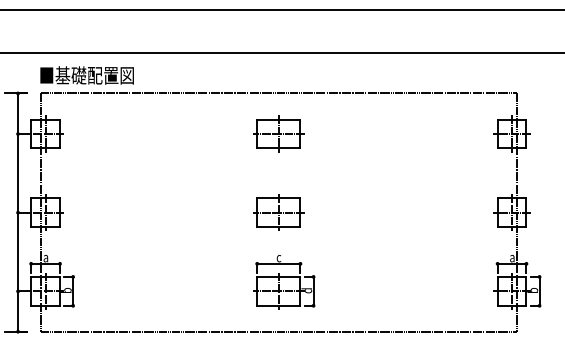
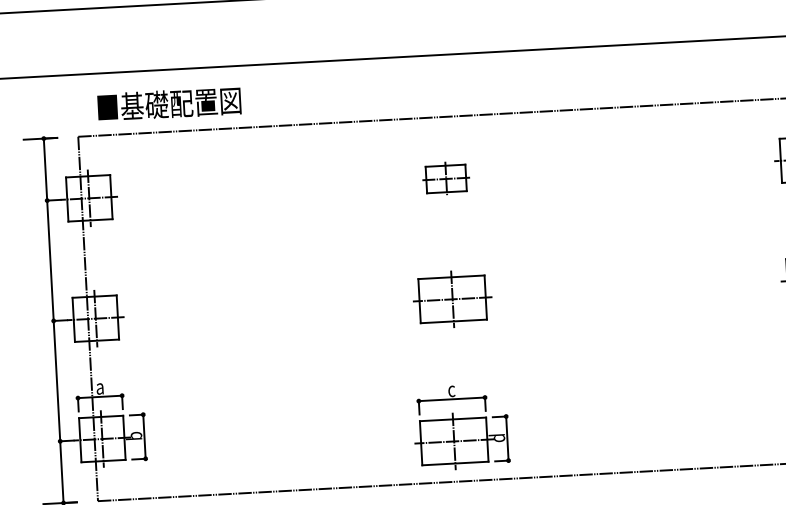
text: (86, 75) -> (168, 104), moved
part: (278, 133) -> (445, 178), size x0.6
part: (284, 282) -> (462, 427), moved

